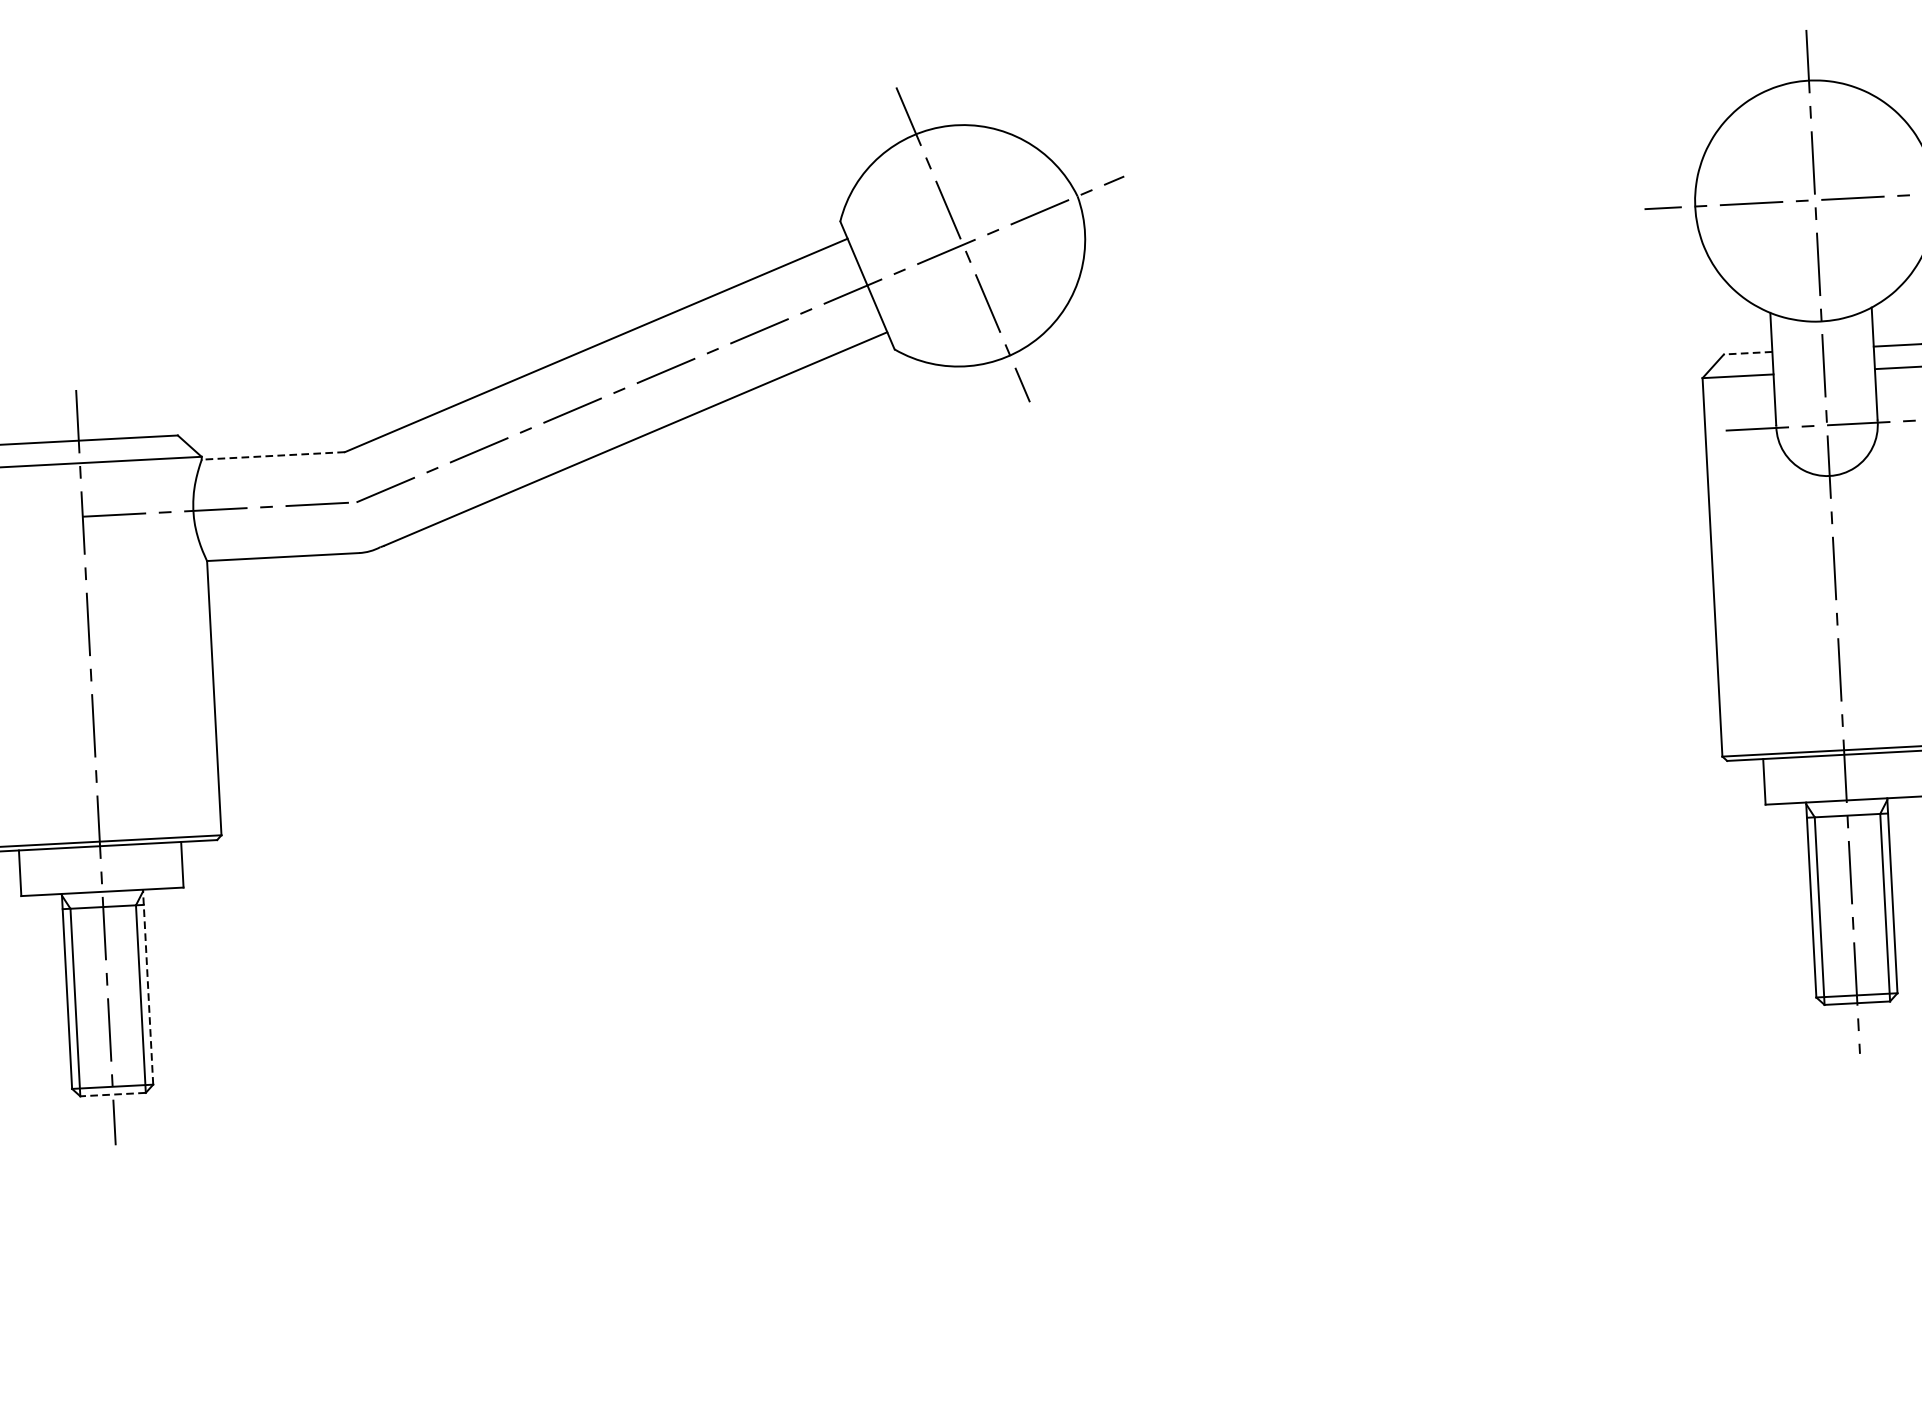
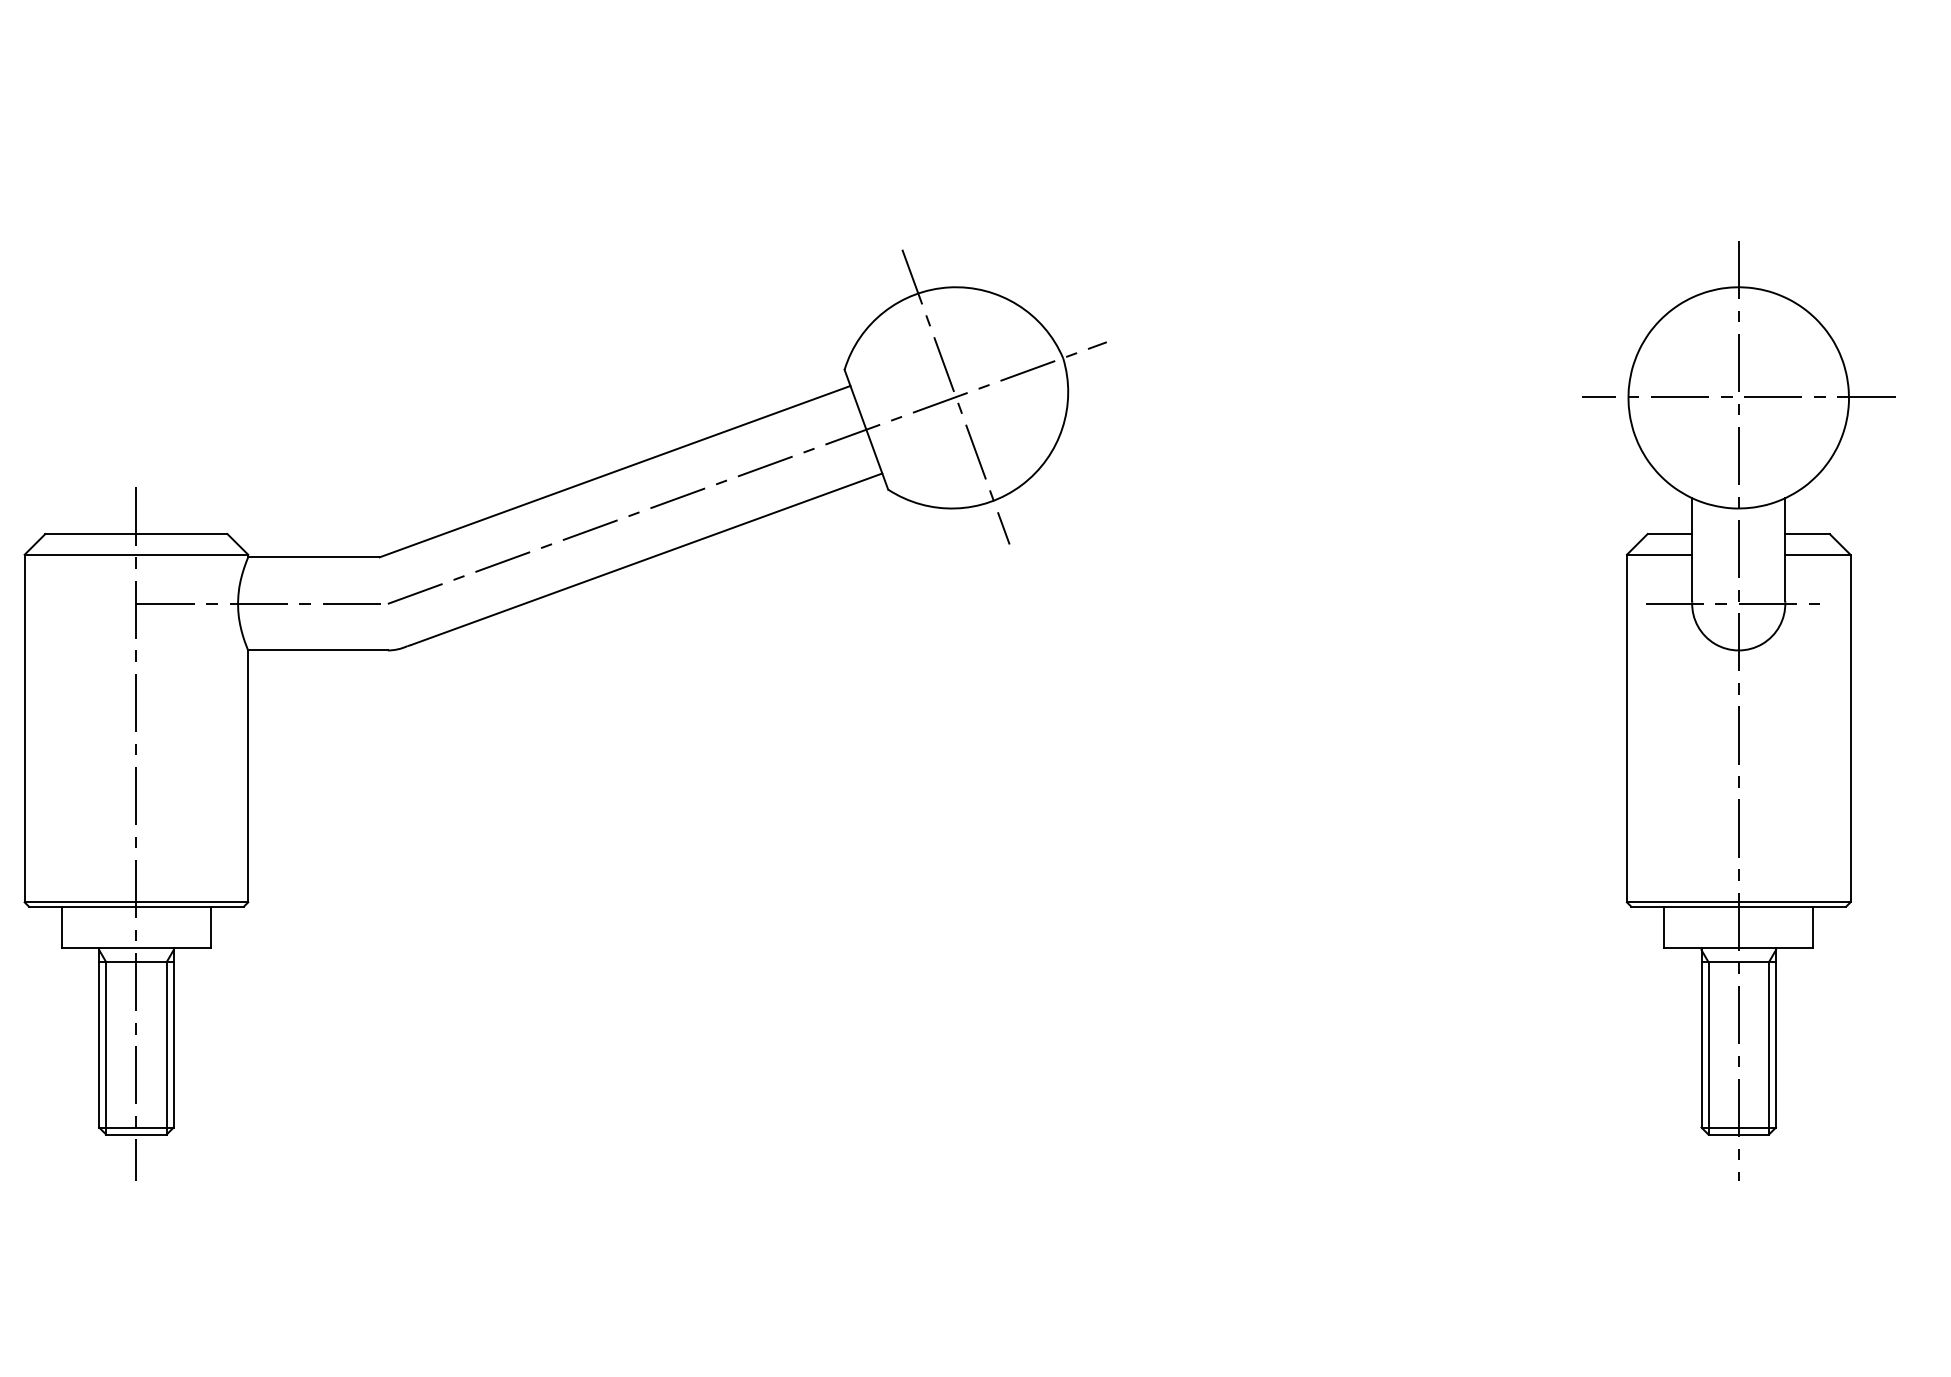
line: (1747, 353) -> (1669, 534), dashed -> solid
line: (272, 456) -> (313, 557), dashed -> solid
line: (147, 987) -> (173, 1038), dashed -> solid
line: (112, 1094) -> (135, 1134), dashed -> solid

